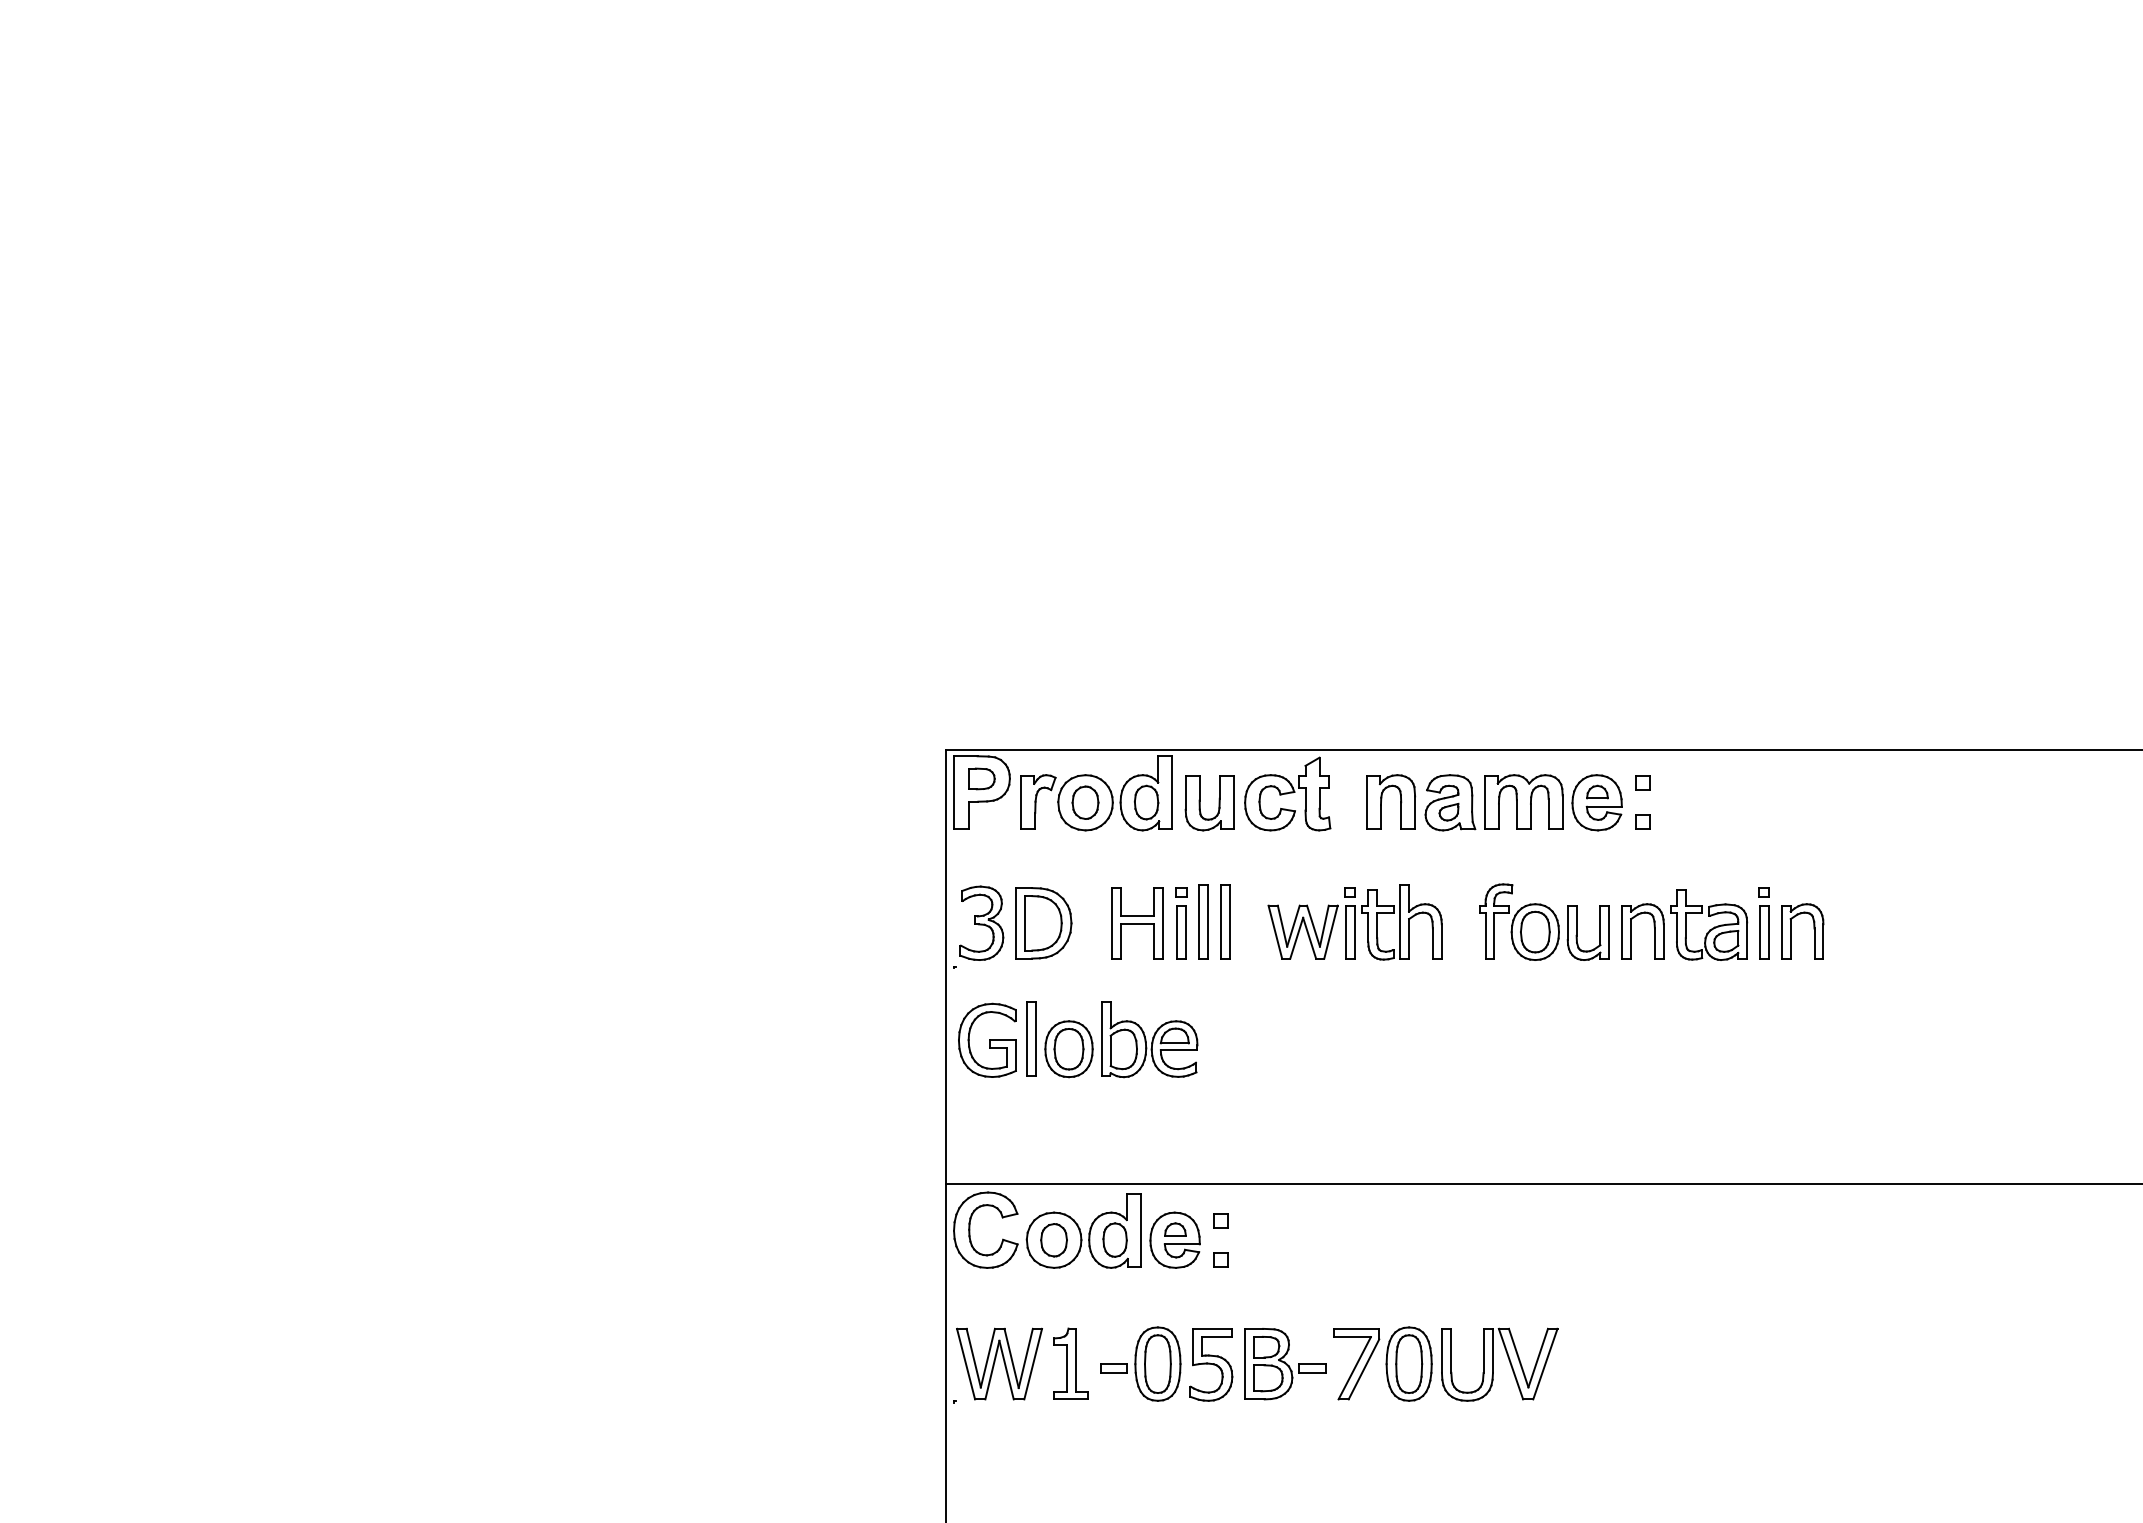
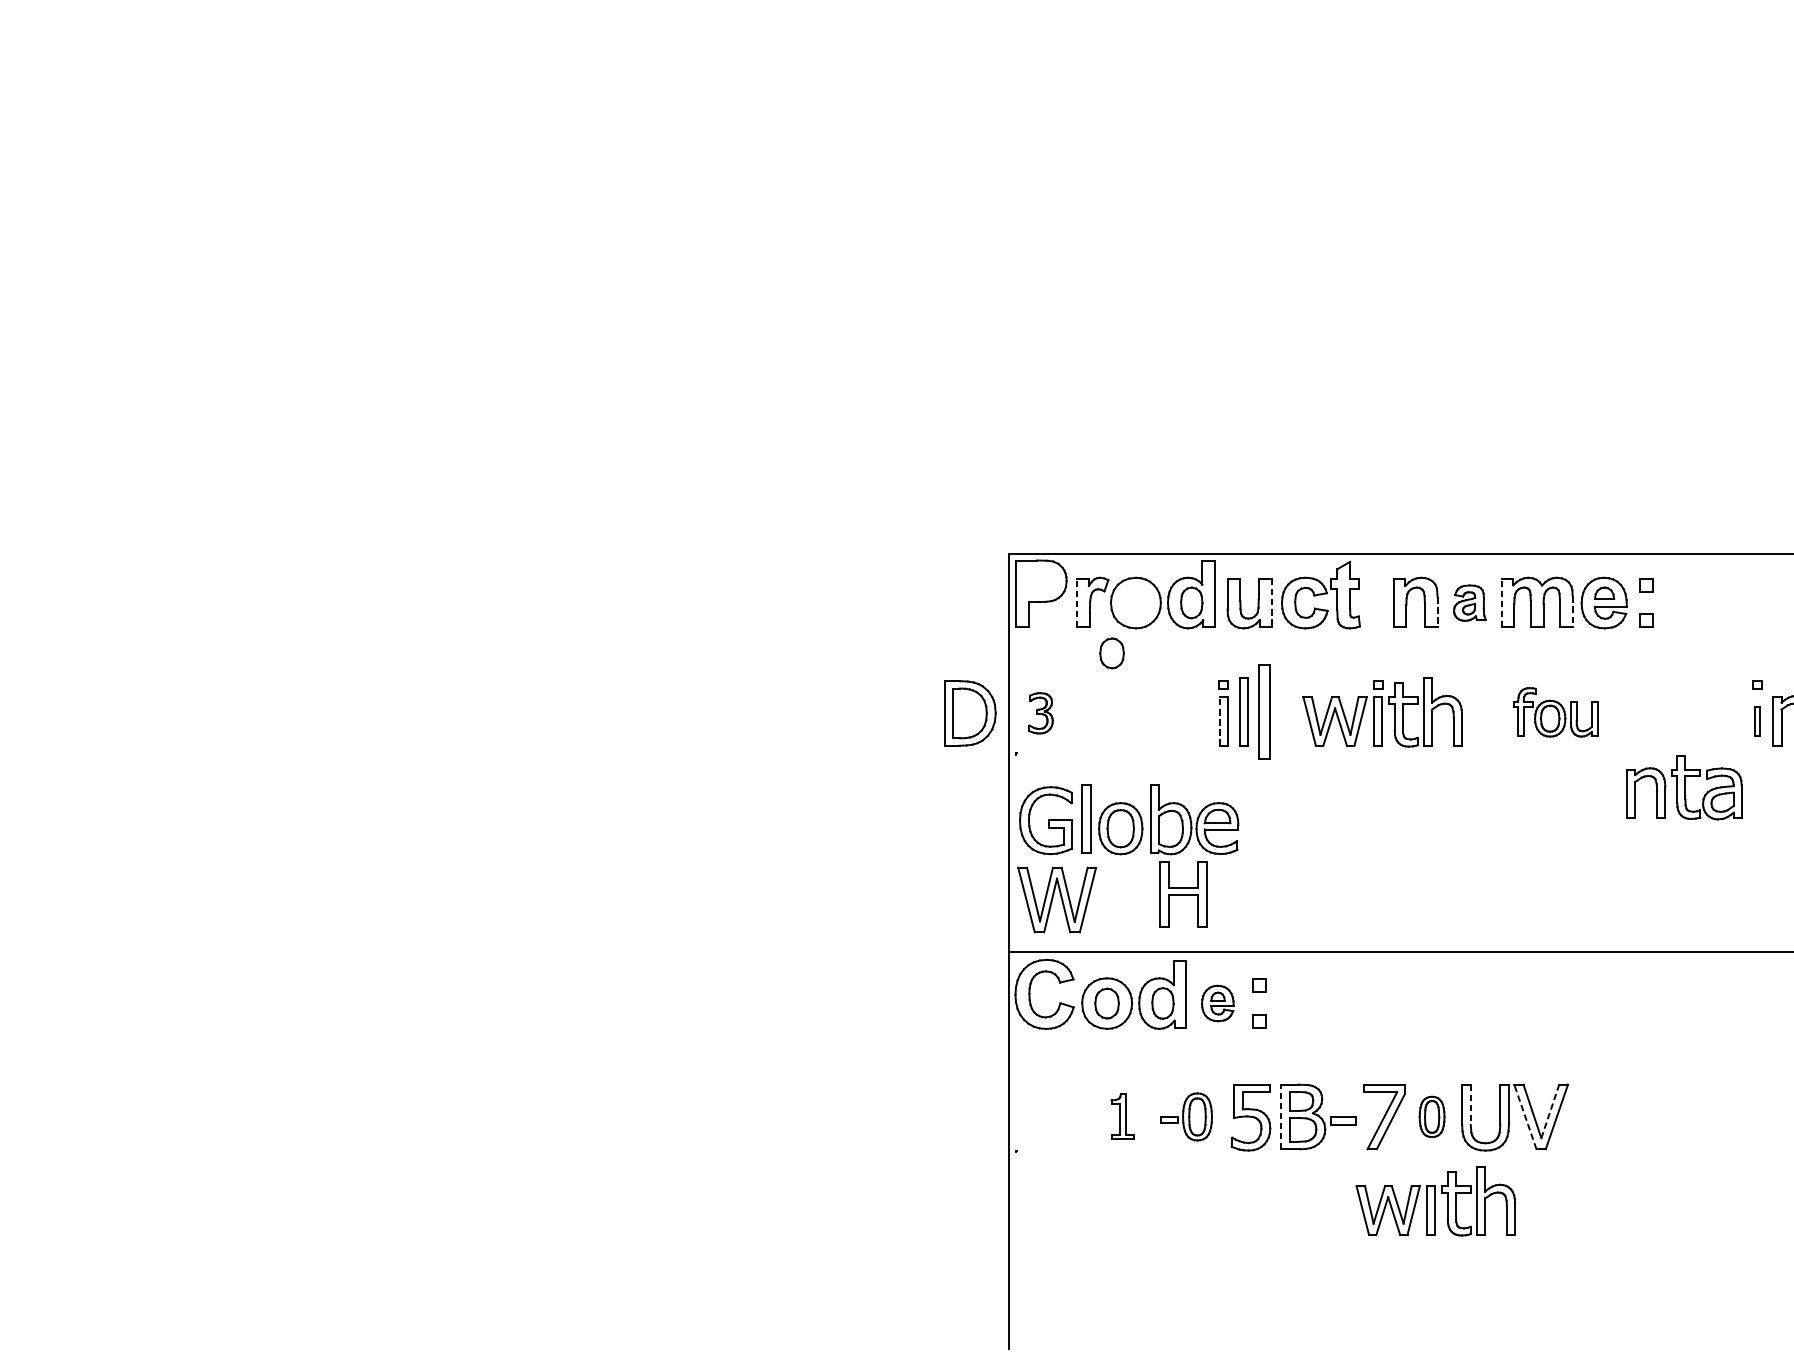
part: (981, 778) -> (1040, 580), removed
line: (1021, 802) -> (1077, 602), solid -> dashed
part: (1085, 802) -> (1112, 653), moved
part: (1450, 802) -> (1470, 602), size x0.7
line: (1484, 802) -> (1501, 602), solid -> dashed
line: (1233, 803) -> (1271, 603), solid -> dashed
line: (1562, 812) -> (1572, 611), solid -> dashed
line: (1415, 813) -> (1437, 612), solid -> dashed
part: (1225, 921) -> (1264, 711), size x1.4
part: (1544, 921) -> (1556, 711), size x0.7
part: (981, 922) -> (1040, 712), size x0.6
part: (1043, 923) -> (970, 713), moved
part: (1137, 923) -> (1183, 894), moved
part: (1684, 924) -> (1684, 786), moved
line: (1176, 931) -> (1219, 720), solid -> dashed
part: (1764, 932) -> (1757, 721), size x0.6
part: (1174, 1239) -> (1217, 1002), size x0.7
line: (1451, 1351) -> (1470, 1105), solid -> dashed
line: (1538, 1358) -> (1550, 1111), solid -> dashed
part: (999, 1363) -> (1057, 899), moved
part: (1070, 1363) -> (1122, 1116), size x0.7
part: (1140, 1363) -> (1186, 1116), size x0.7
line: (1244, 1363) -> (1281, 1116), solid -> dashed
part: (1408, 1363) -> (1431, 1116), size x0.6
line: (1510, 1363) -> (1524, 1116), solid -> dashed
part: (1412, 1456) -> (1435, 1201), added

